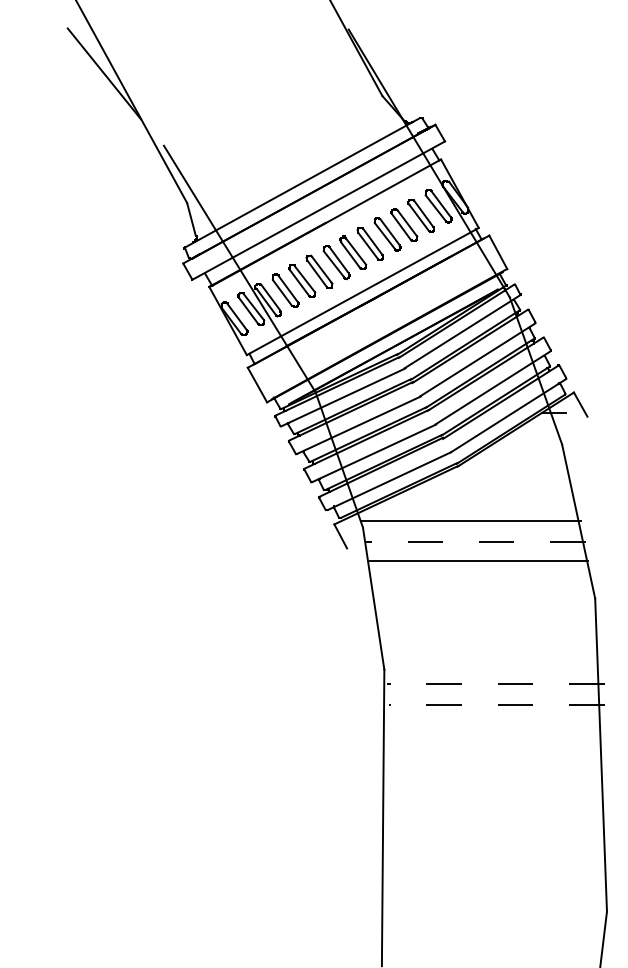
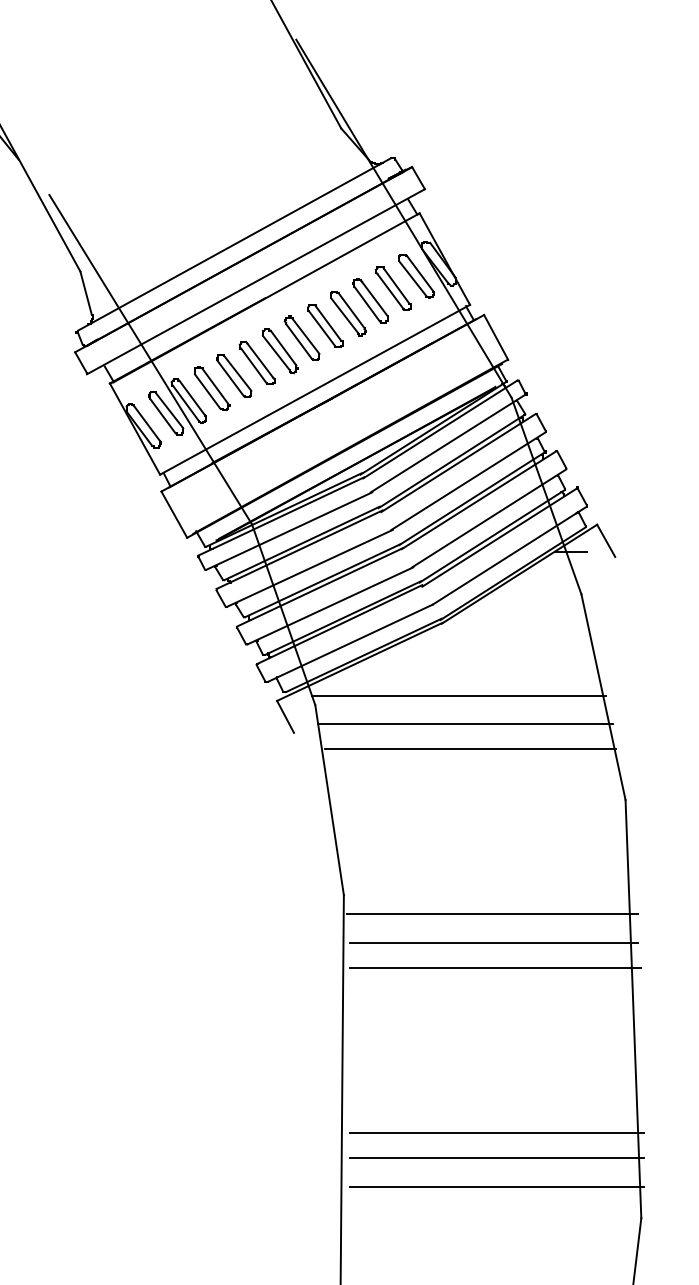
line: (475, 541) -> (465, 723), dashed -> solid
line: (495, 684) -> (492, 914), dashed -> solid
line: (496, 705) -> (493, 942), dashed -> solid
line: (497, 724) -> (495, 968), added
line: (499, 847) -> (497, 1132), added
line: (499, 866) -> (497, 1157), added
line: (499, 887) -> (497, 1186), added

